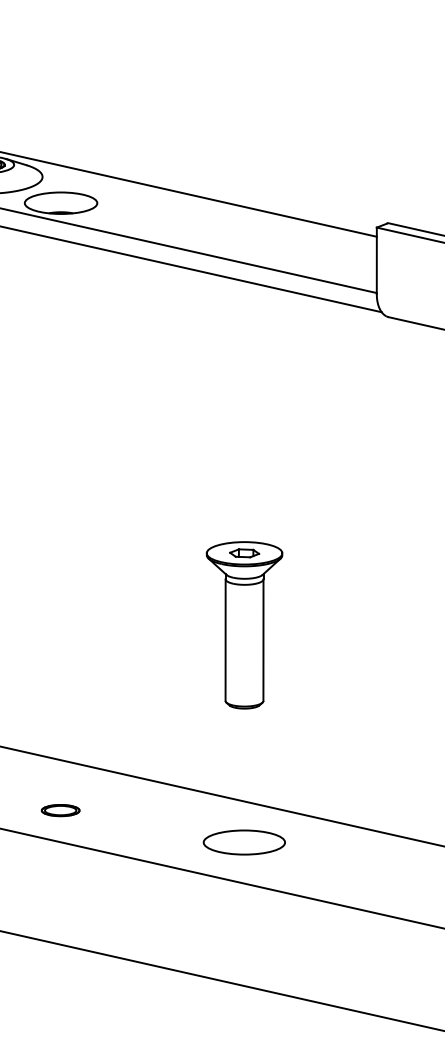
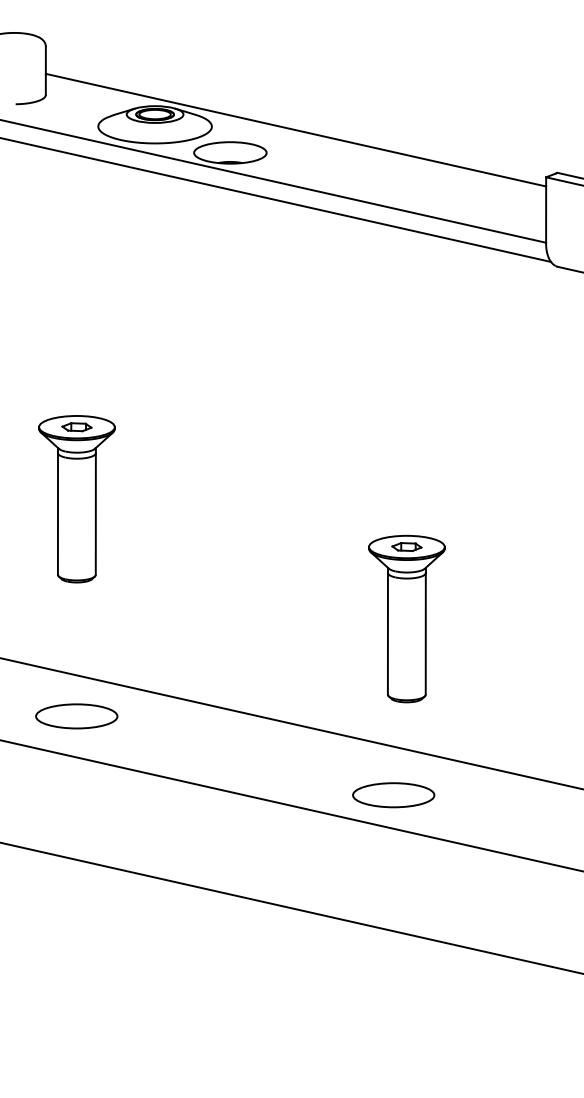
part: (244, 624) -> (406, 618), moved
part: (60, 809) -> (229, 759), removed
part: (244, 842) -> (393, 795), moved

